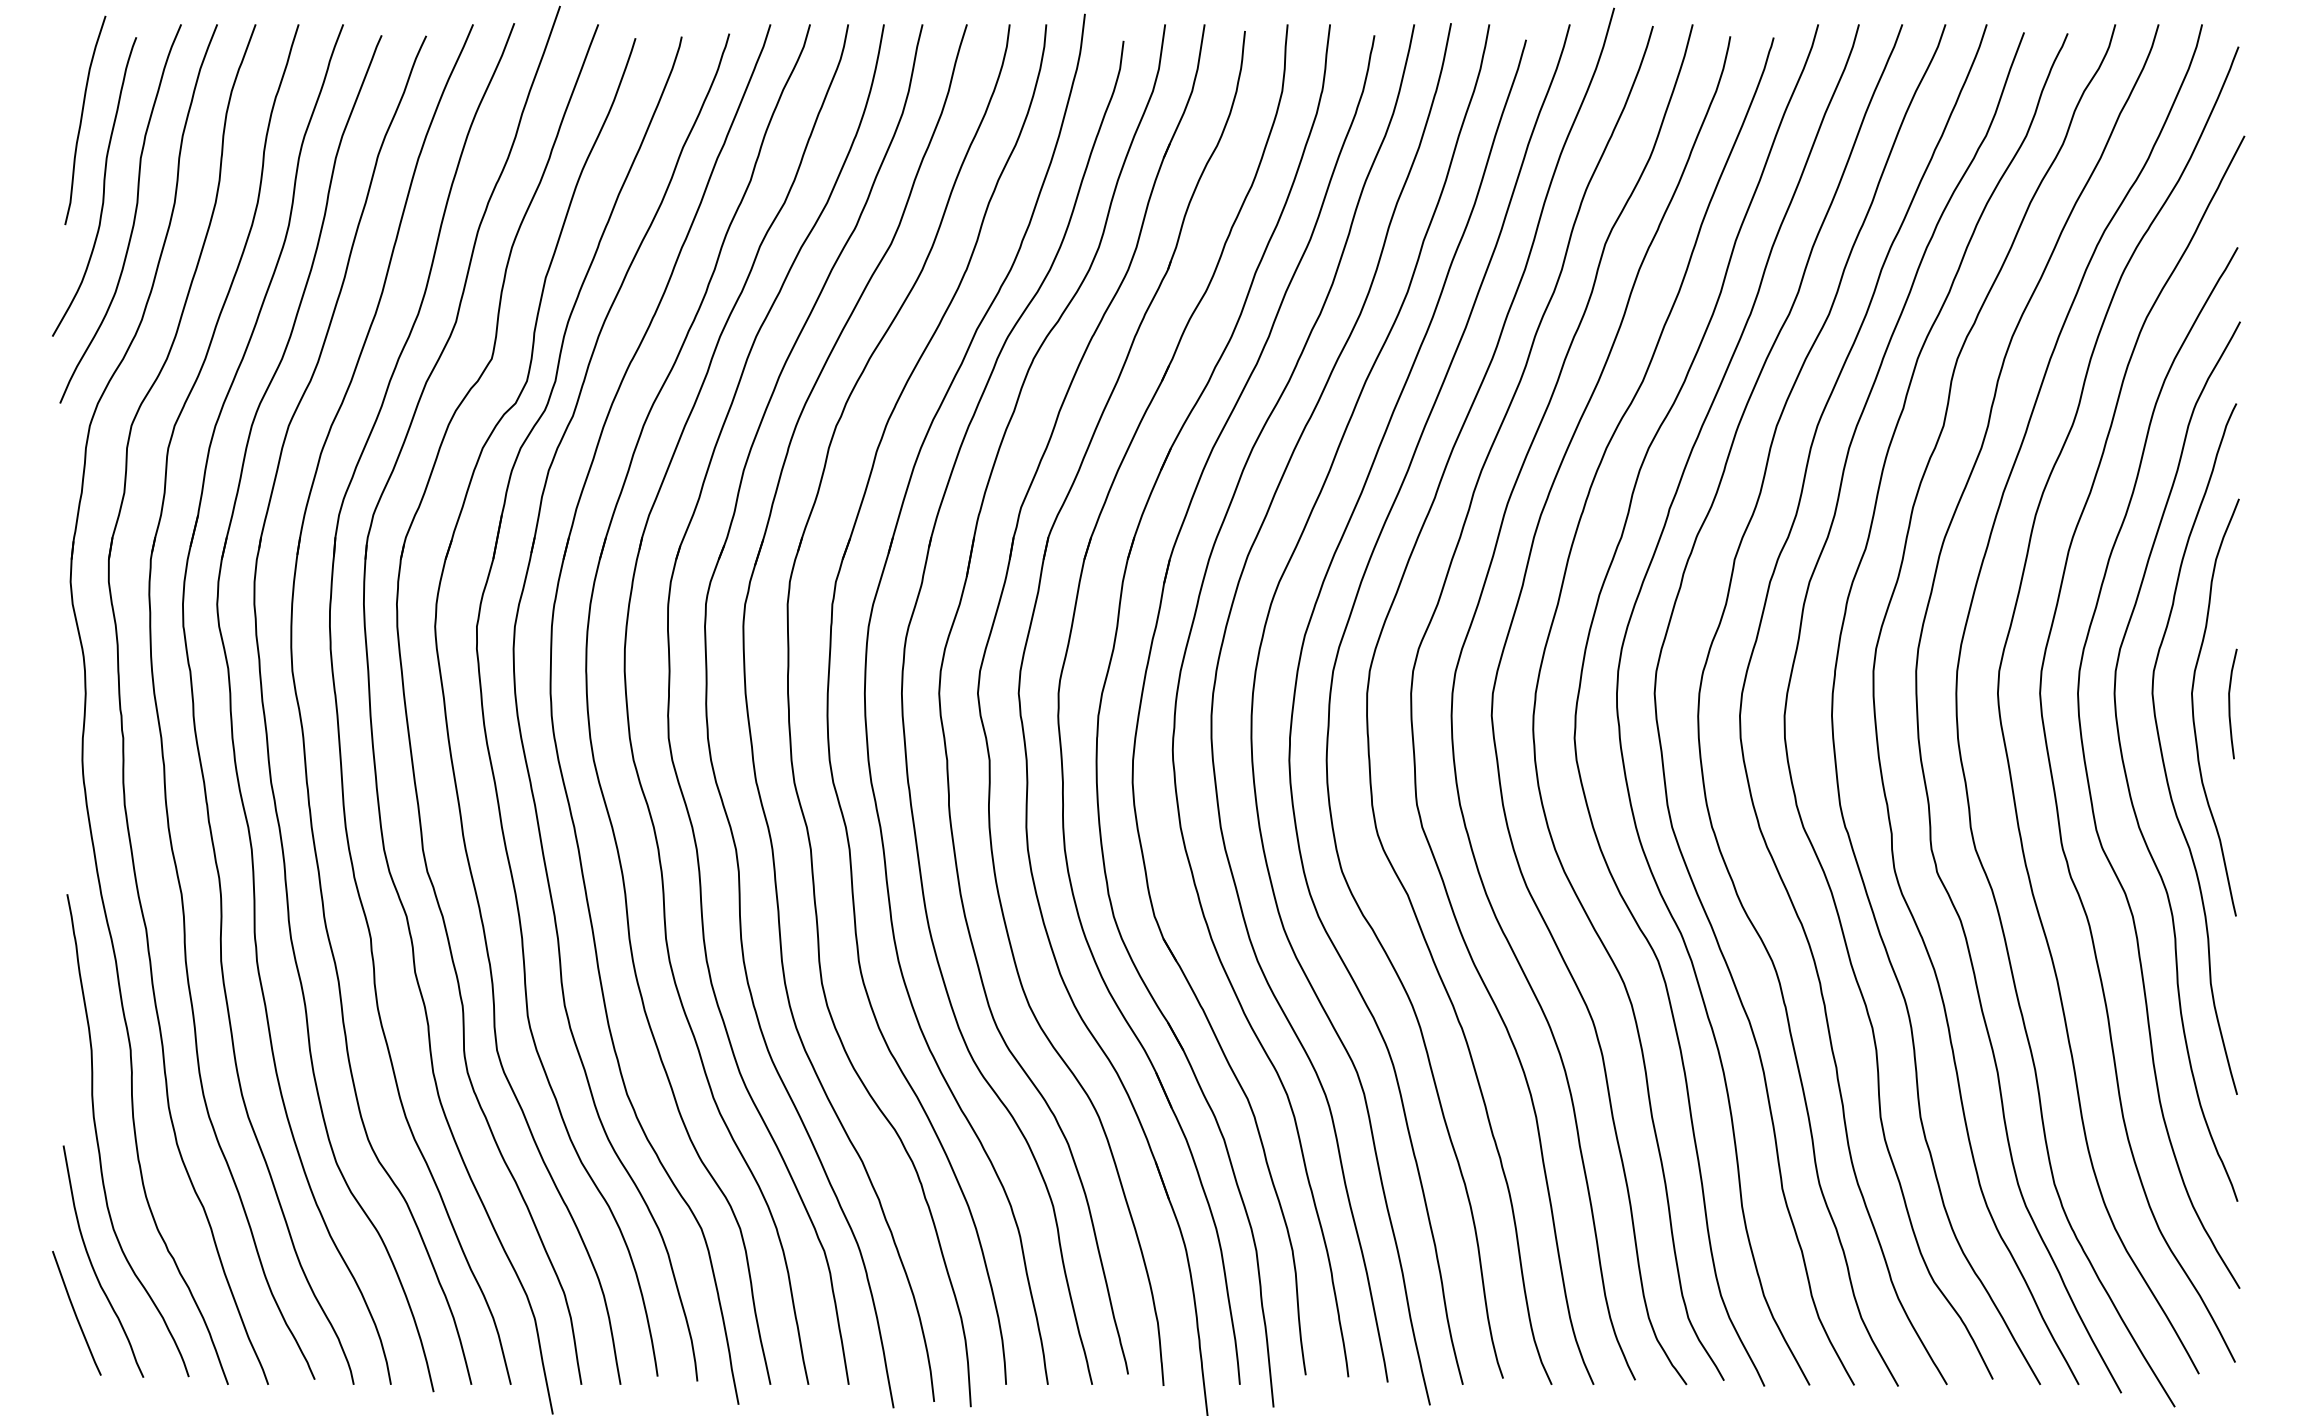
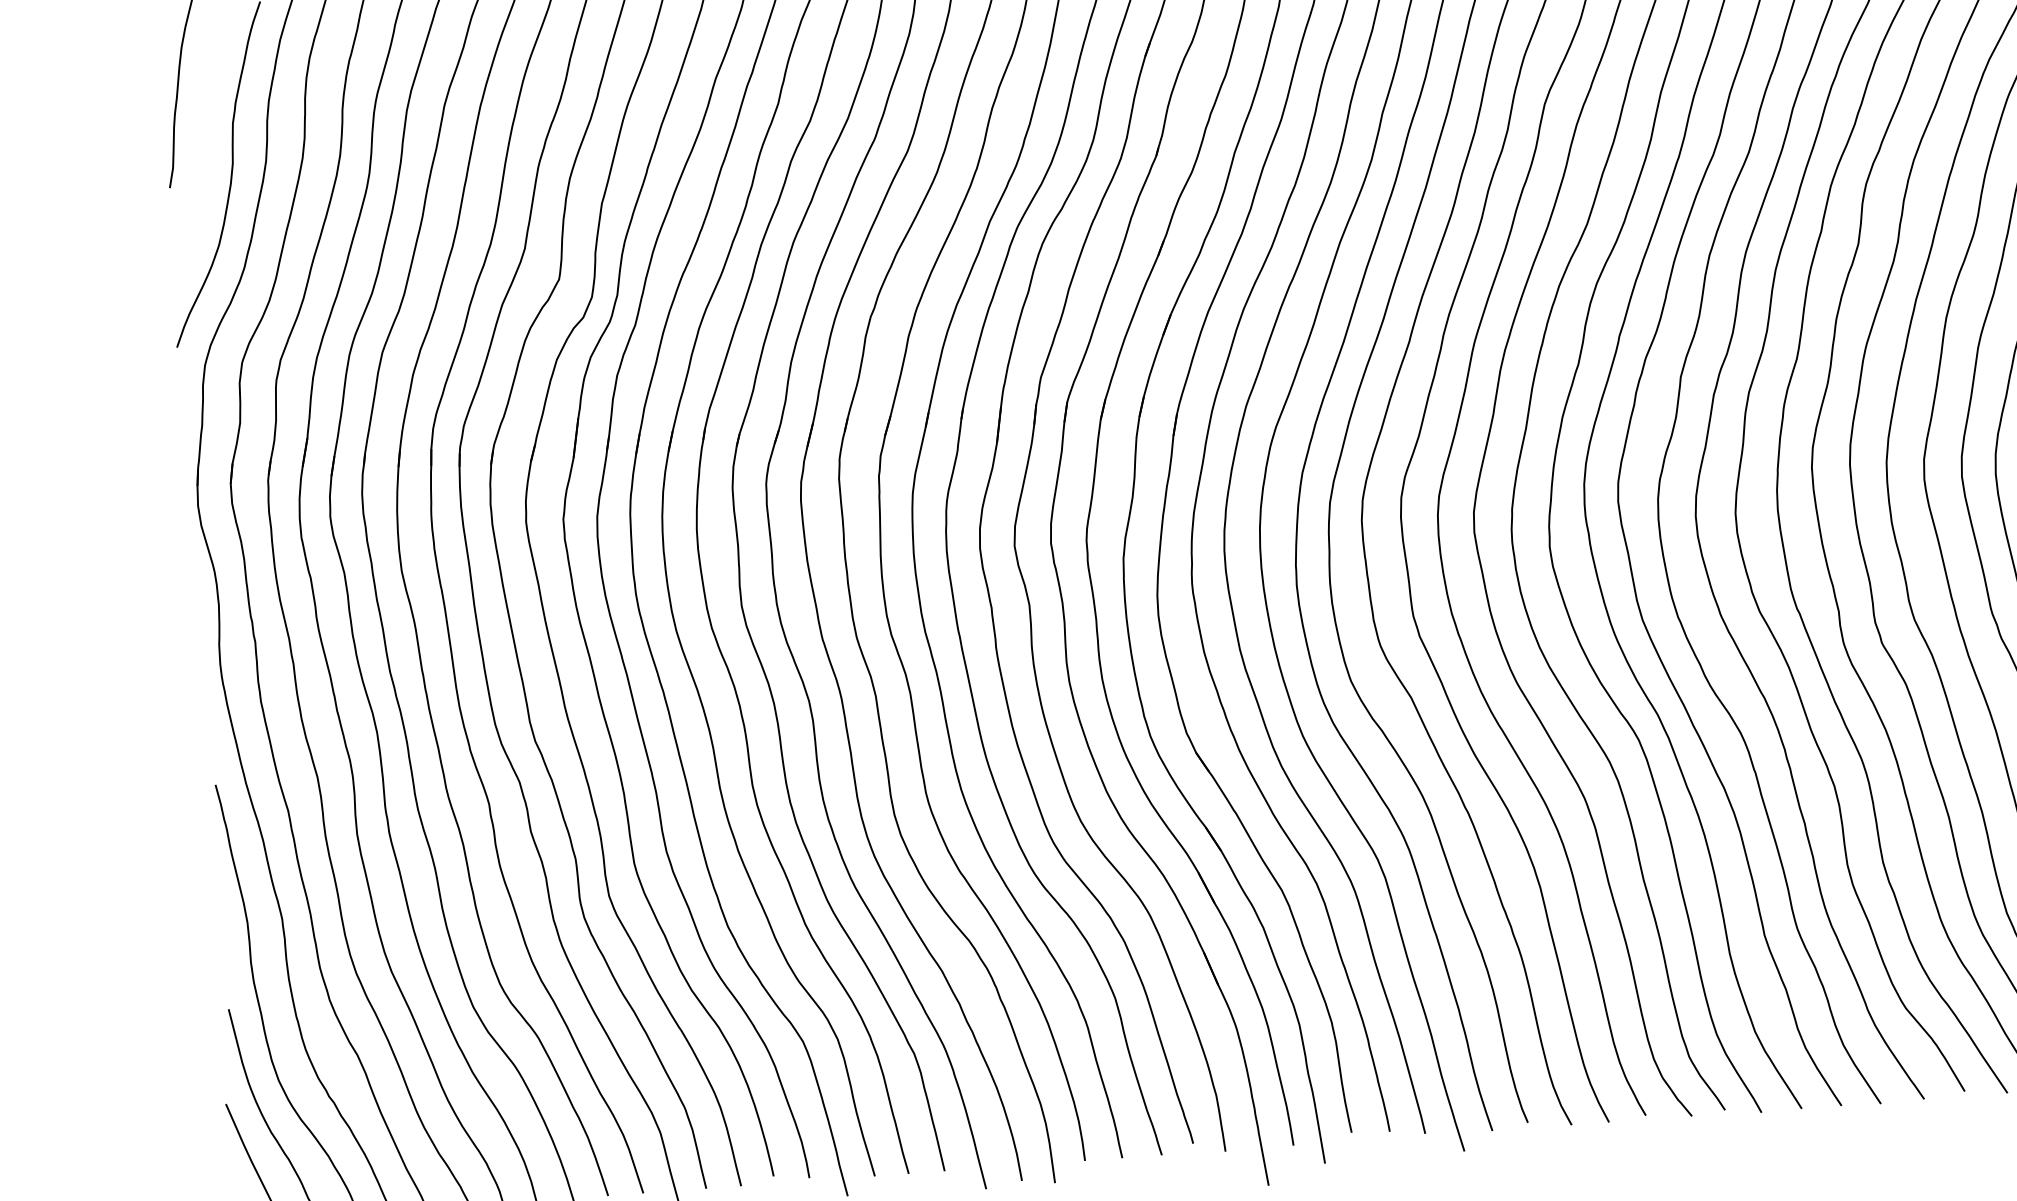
curve: (103, 186) -> (201, 151), removed

